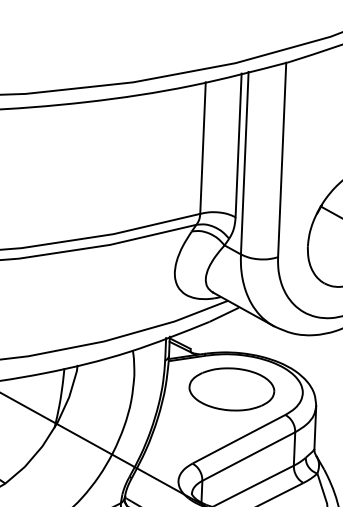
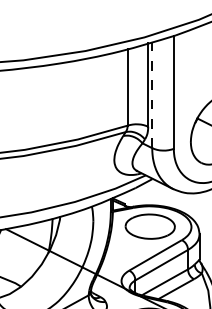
line: (245, 162) -> (152, 94), solid -> dashed

